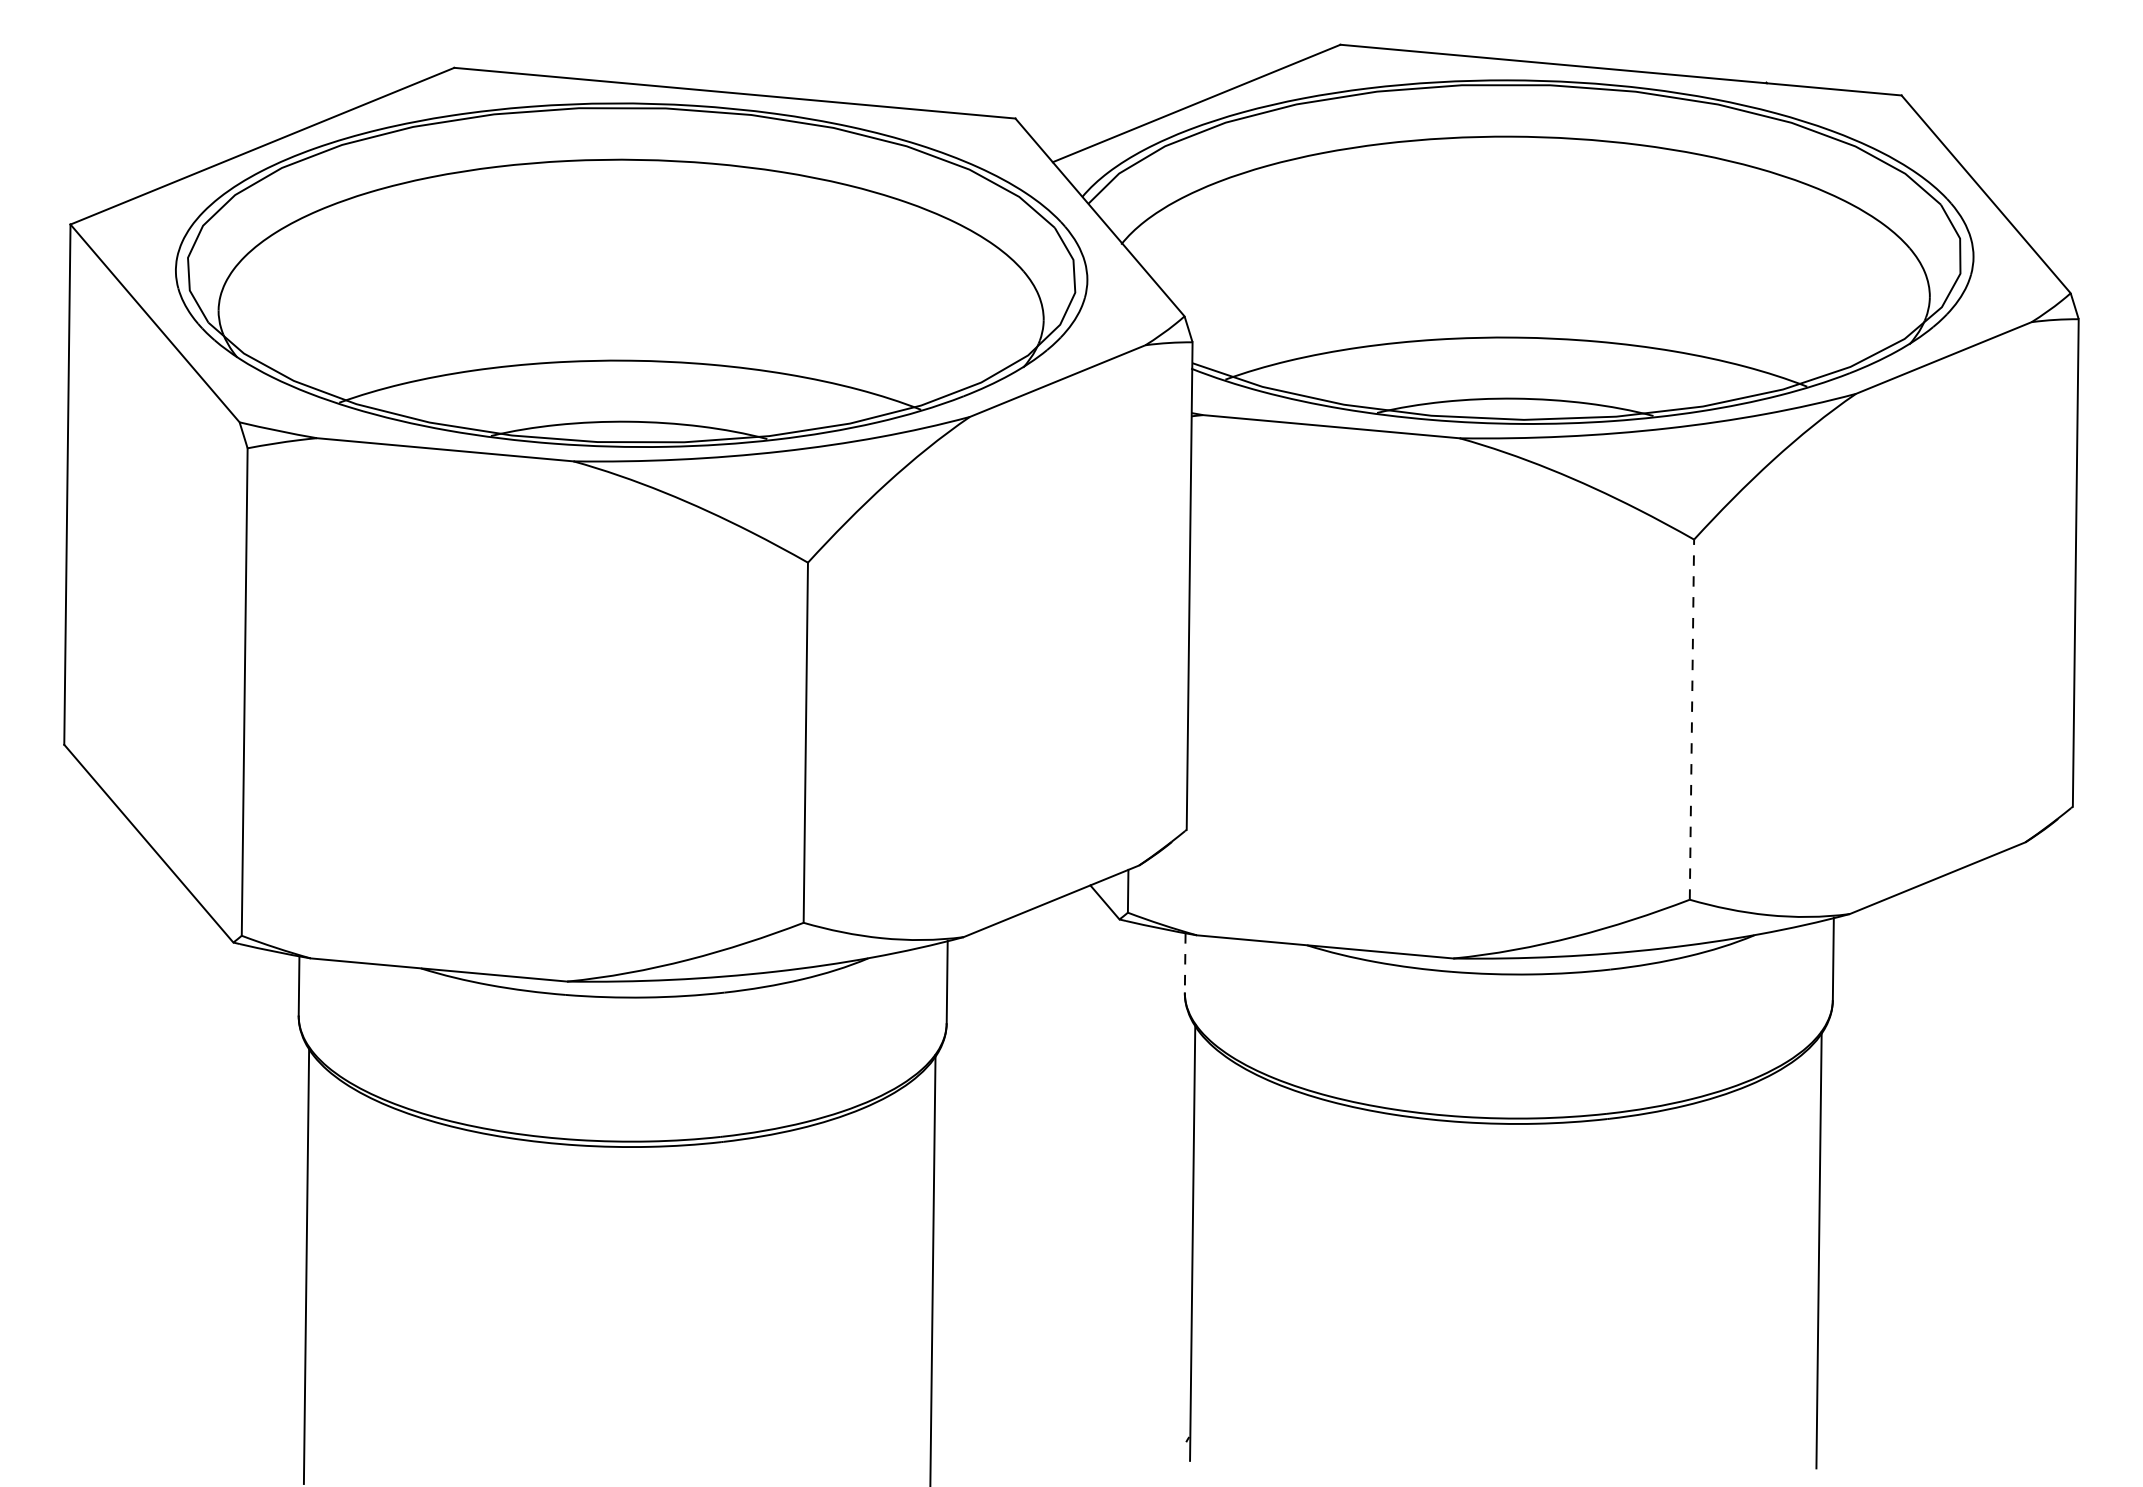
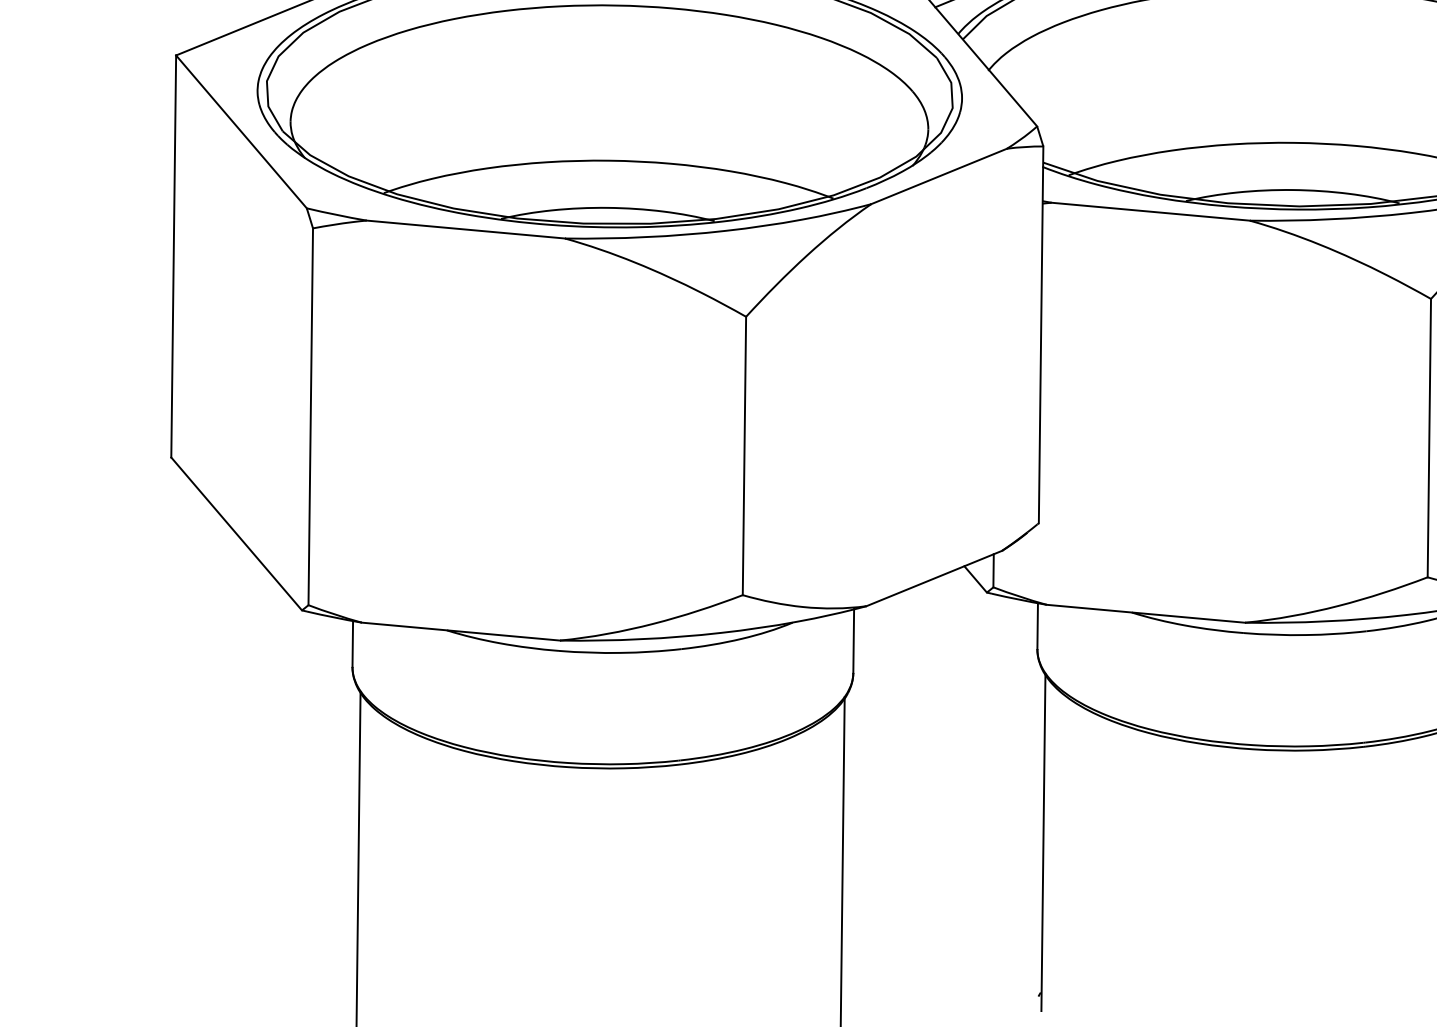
line: (1691, 719) -> (1428, 438), dashed -> solid
line: (1185, 962) -> (1037, 625), dashed -> solid

